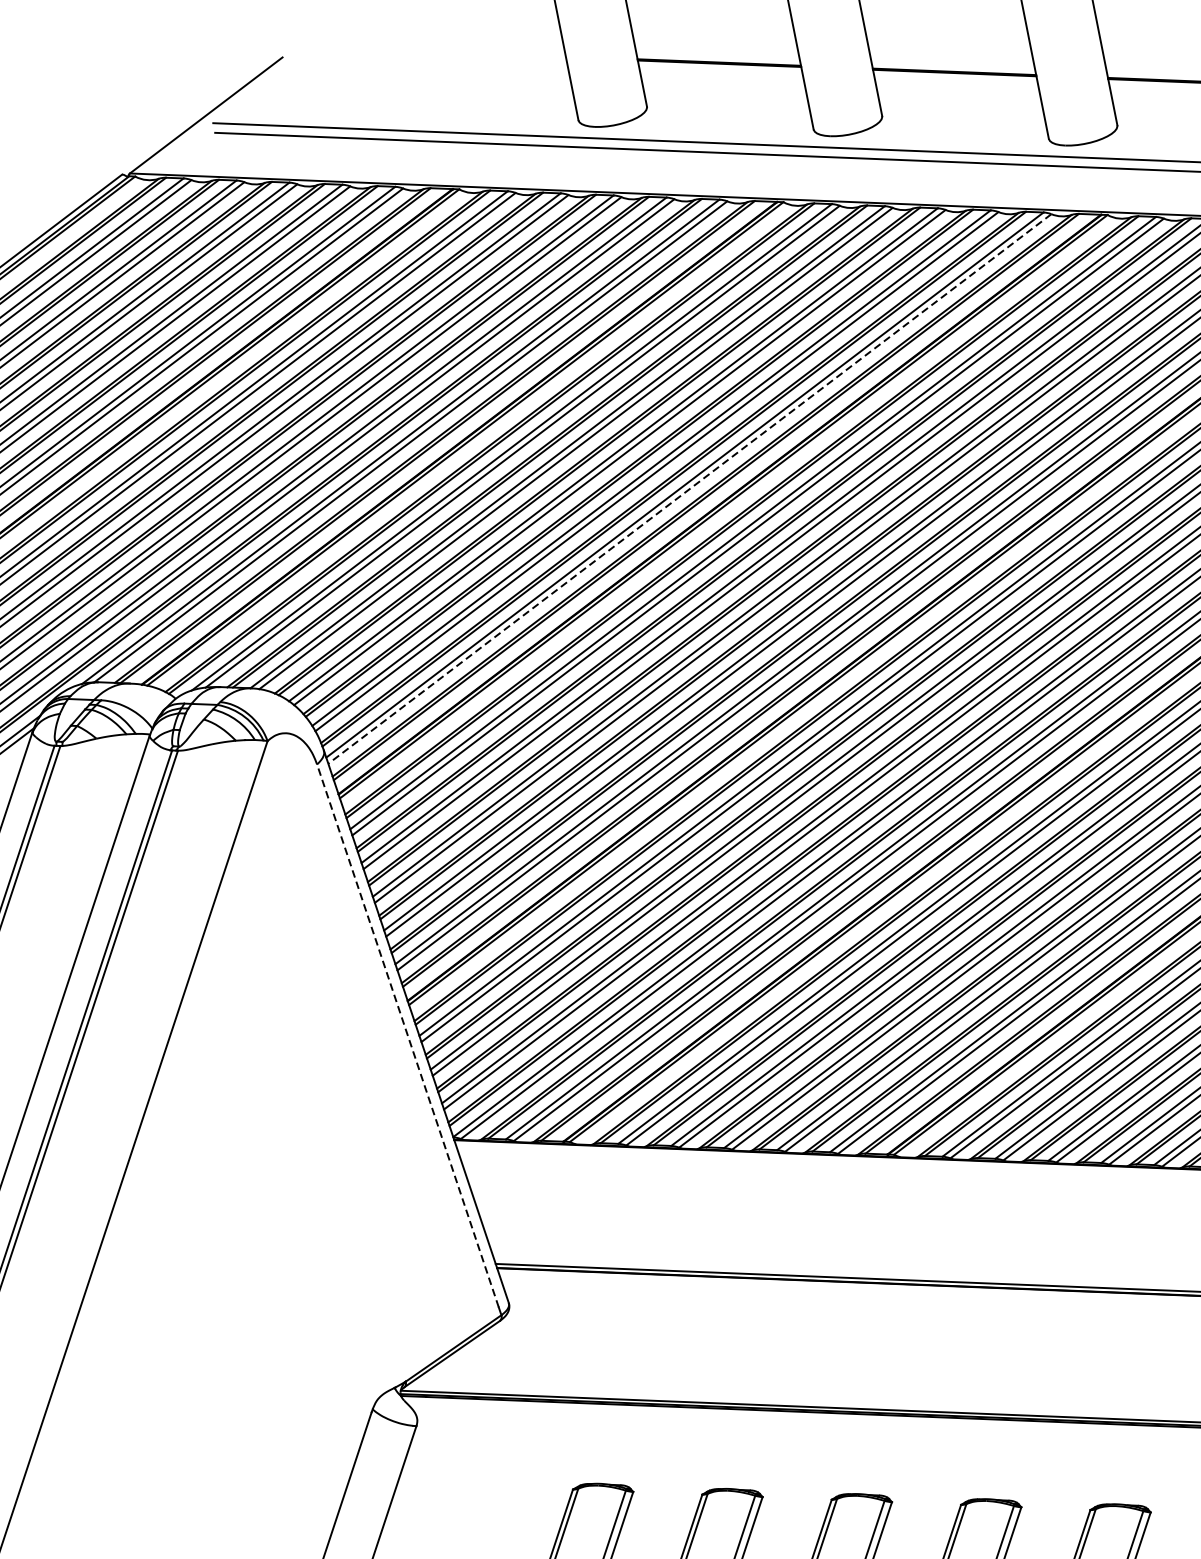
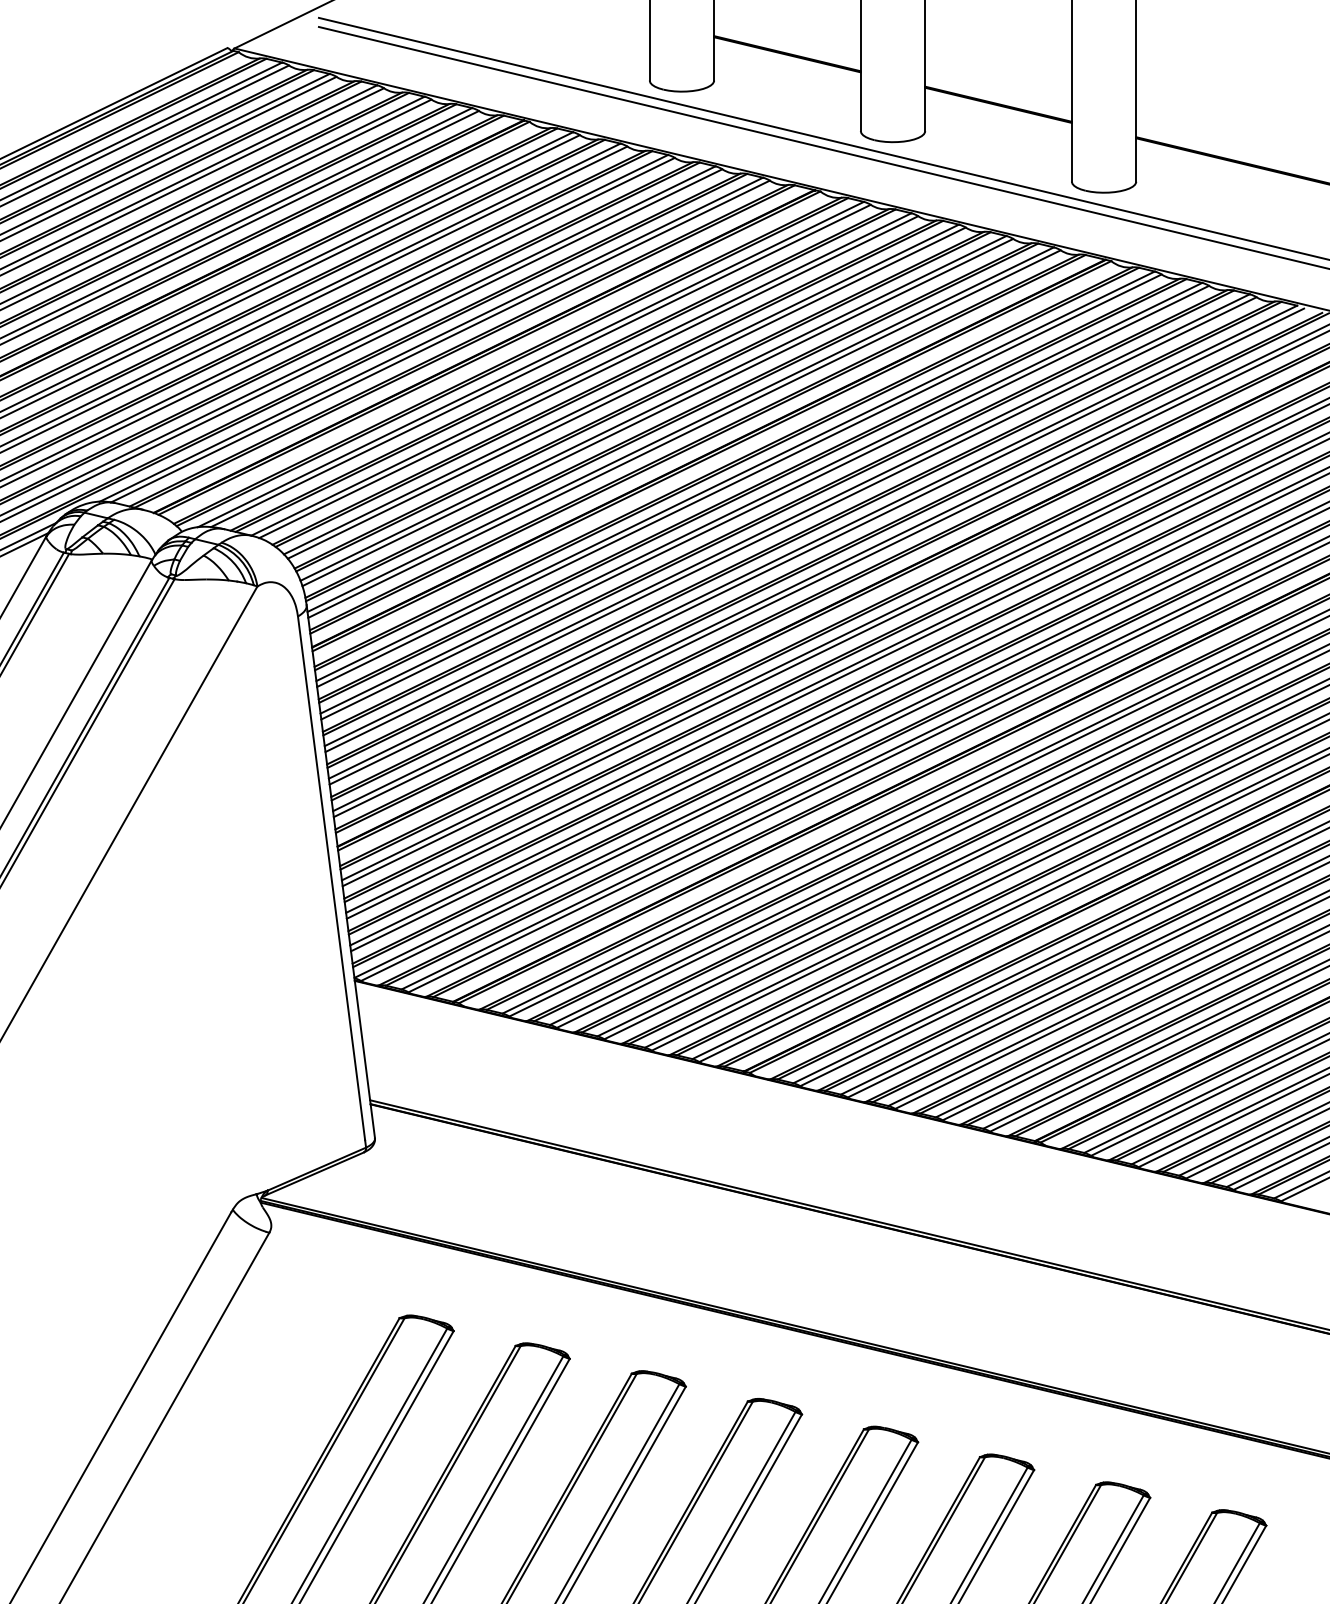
line: (689, 489) -> (684, 434), dashed -> solid
line: (407, 1036) -> (331, 878), dashed -> solid

